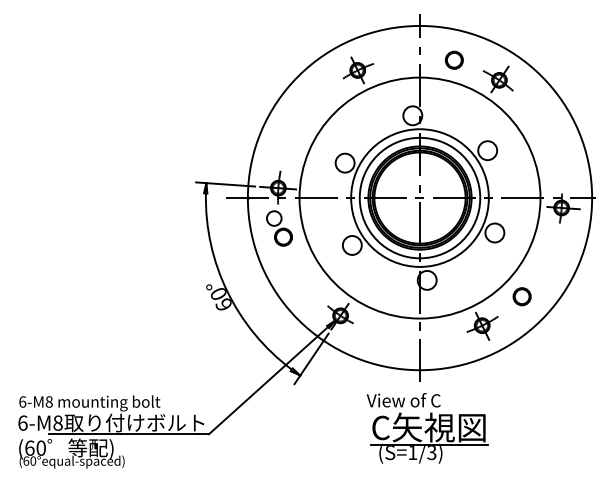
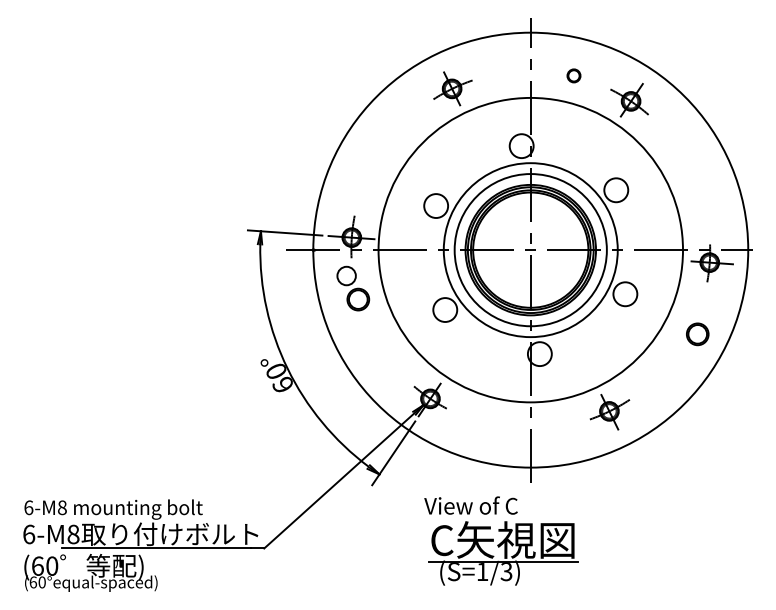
circle: (453, 59) -> (573, 75), size x0.6
circle: (521, 296) -> (696, 334), moved
part: (427, 428) -> (501, 541), moved

